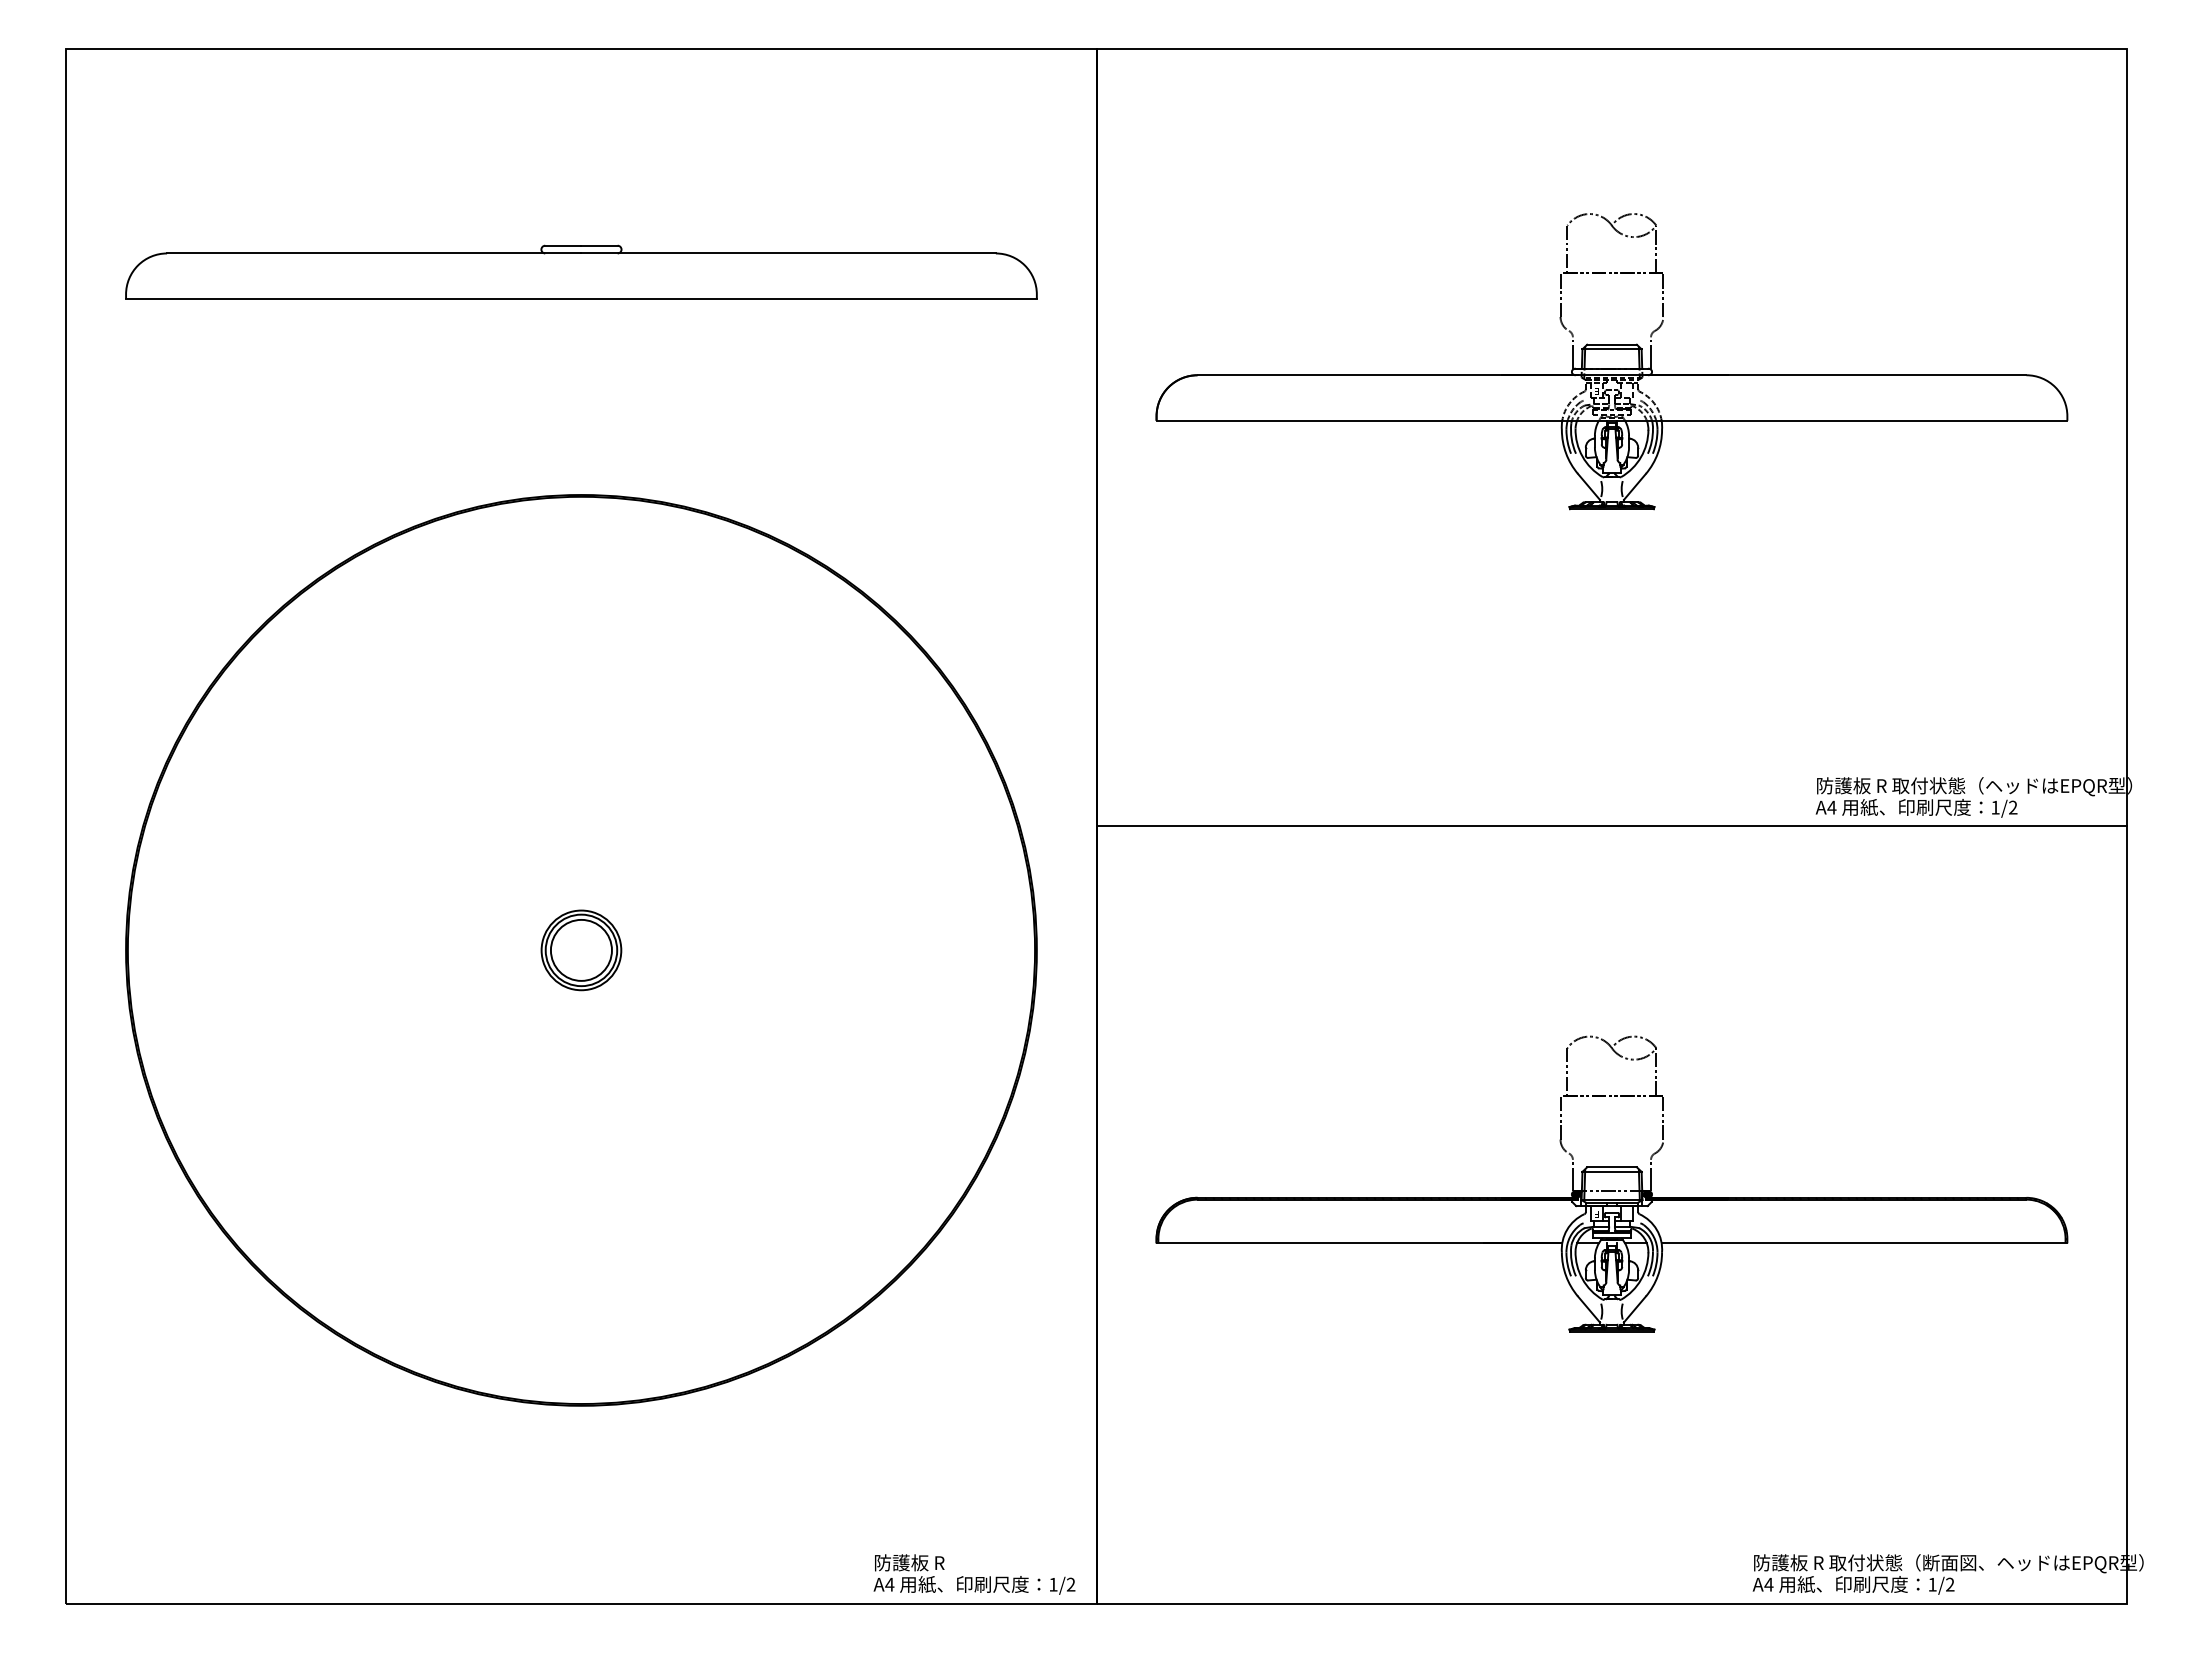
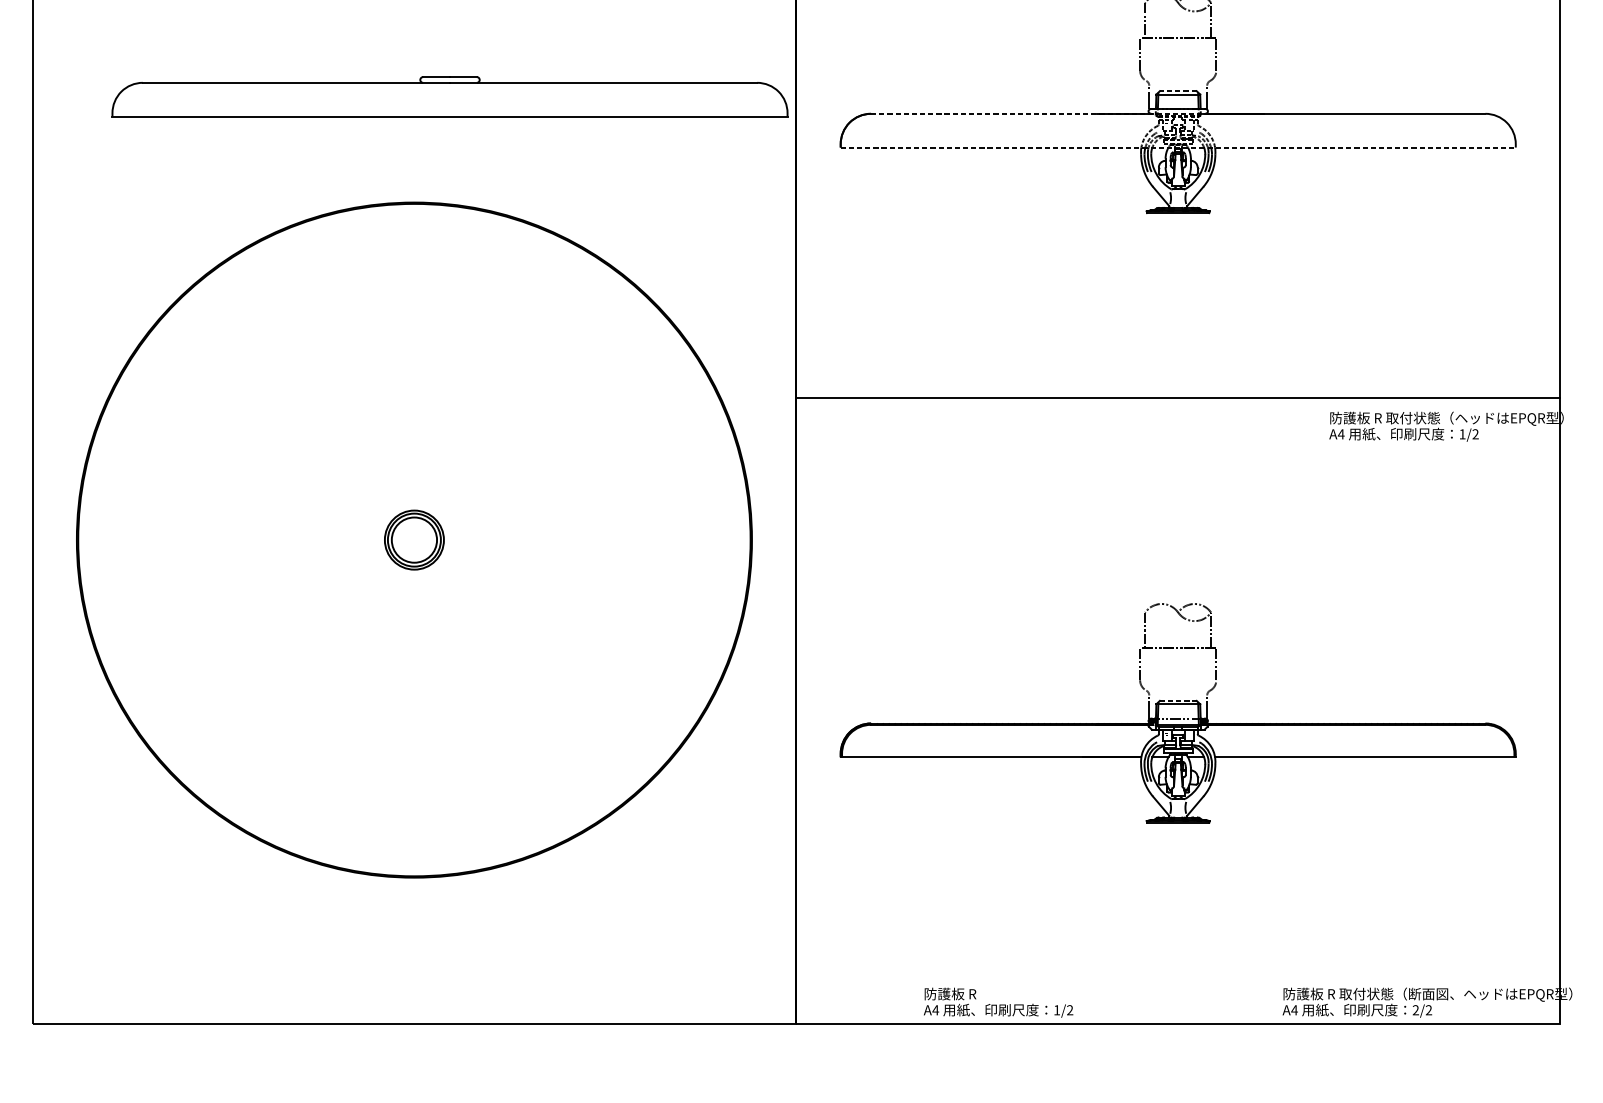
part: (581, 271) -> (450, 96), moved
line: (1612, 344) -> (1178, 91), solid -> dashed
line: (1422, 375) -> (1037, 113), solid -> dashed
line: (1612, 420) -> (1178, 147), solid -> dashed
line: (1611, 826) -> (1177, 397), moved
line: (1612, 1167) -> (1178, 701), solid -> dashed
text: (974, 1574) -> (998, 1002), moved
text: (1932, 1584) -> (1415, 1010), 1/2 -> 2/2

